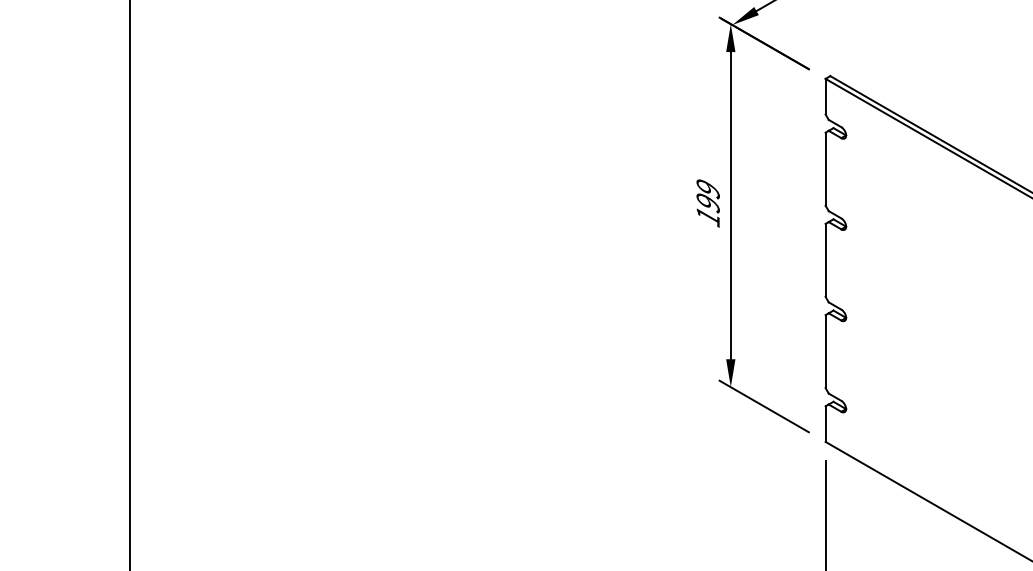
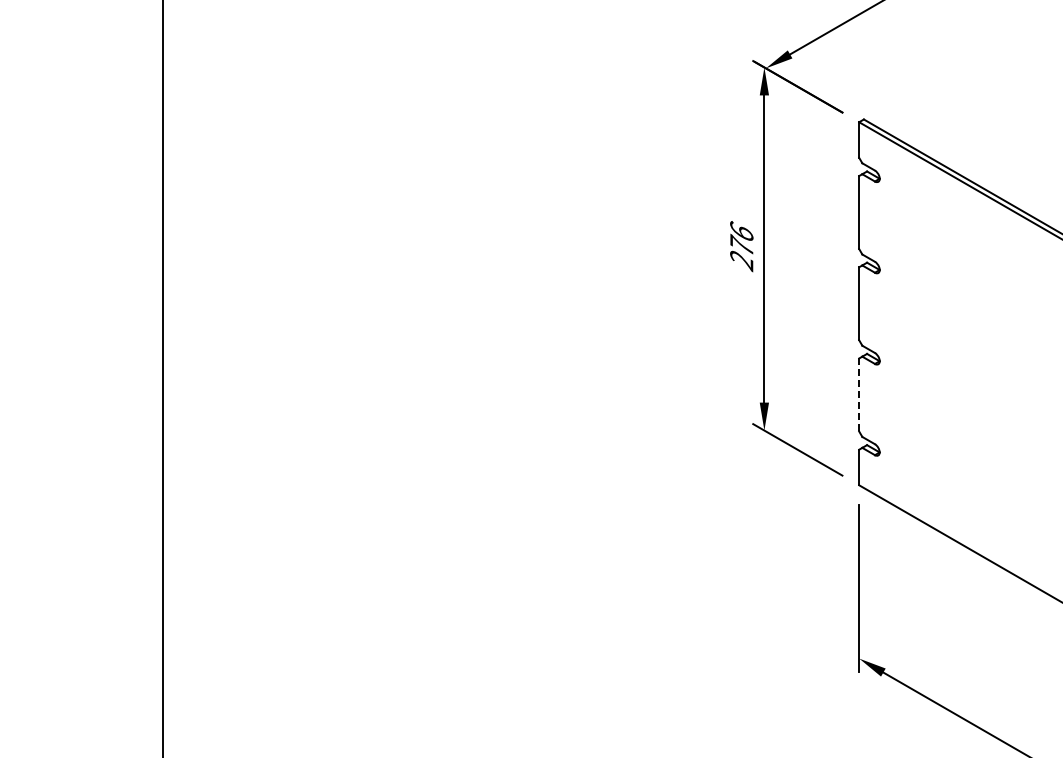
text: (707, 203) -> (741, 246), 199 -> 276
line: (825, 352) -> (859, 395), solid -> dashed

